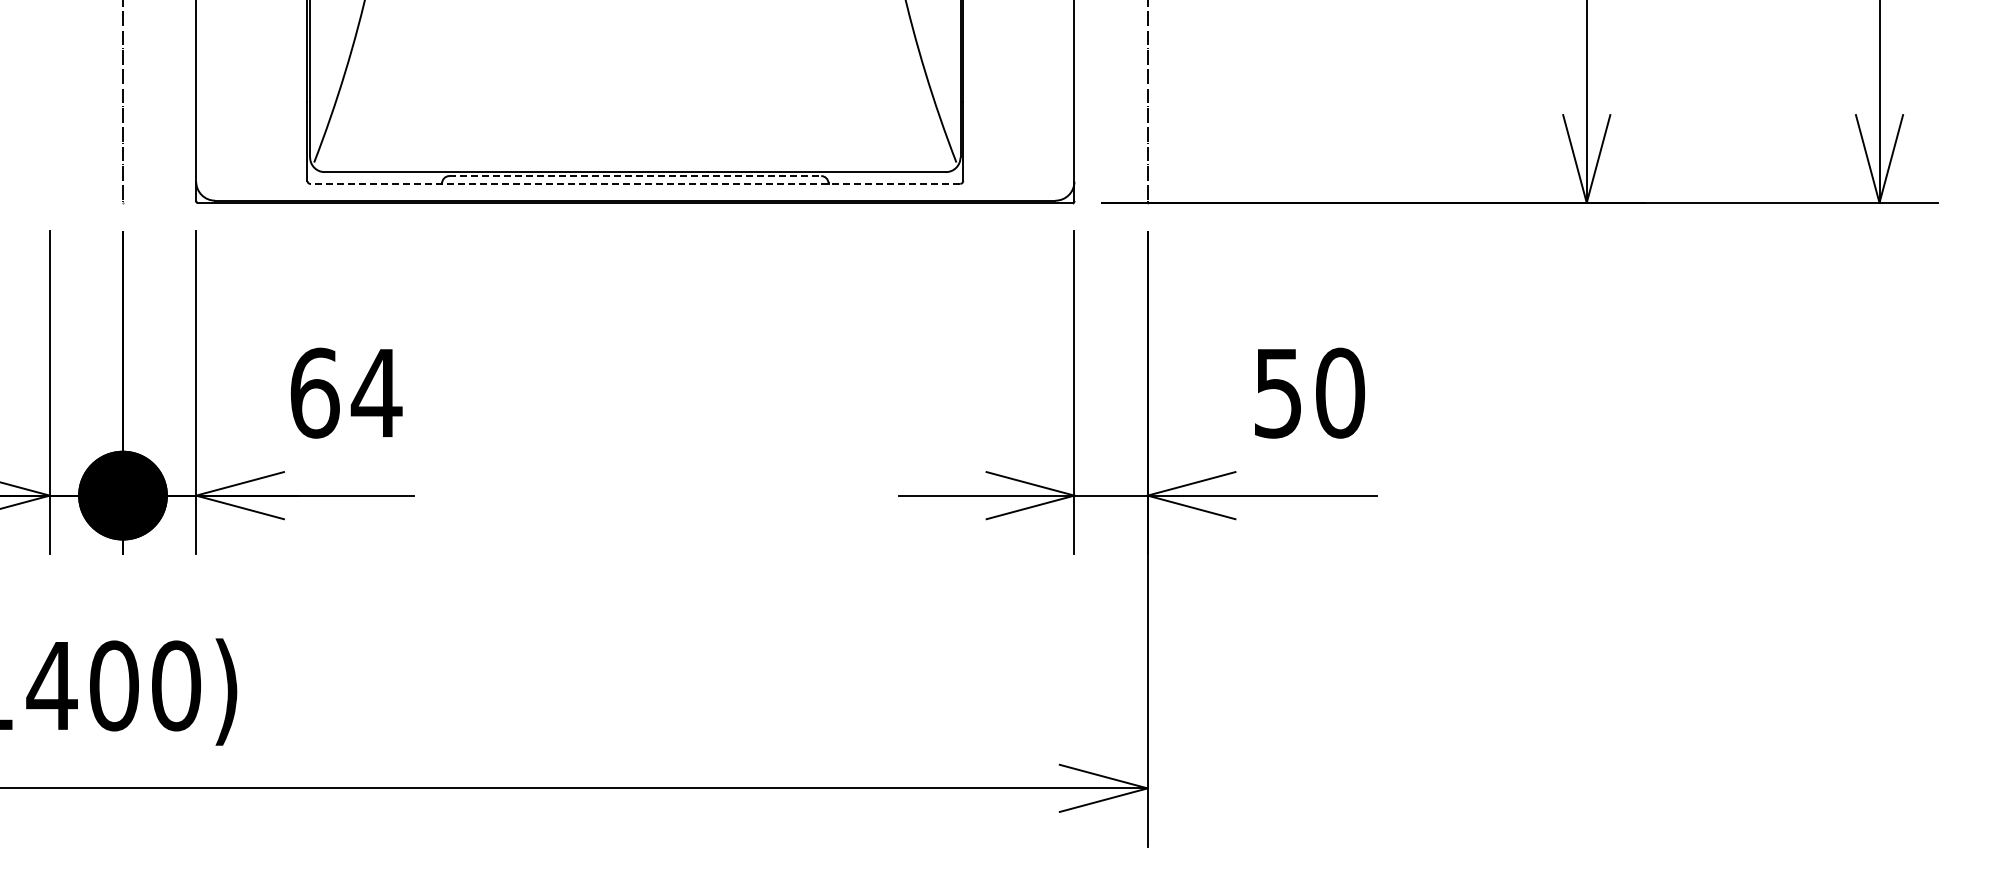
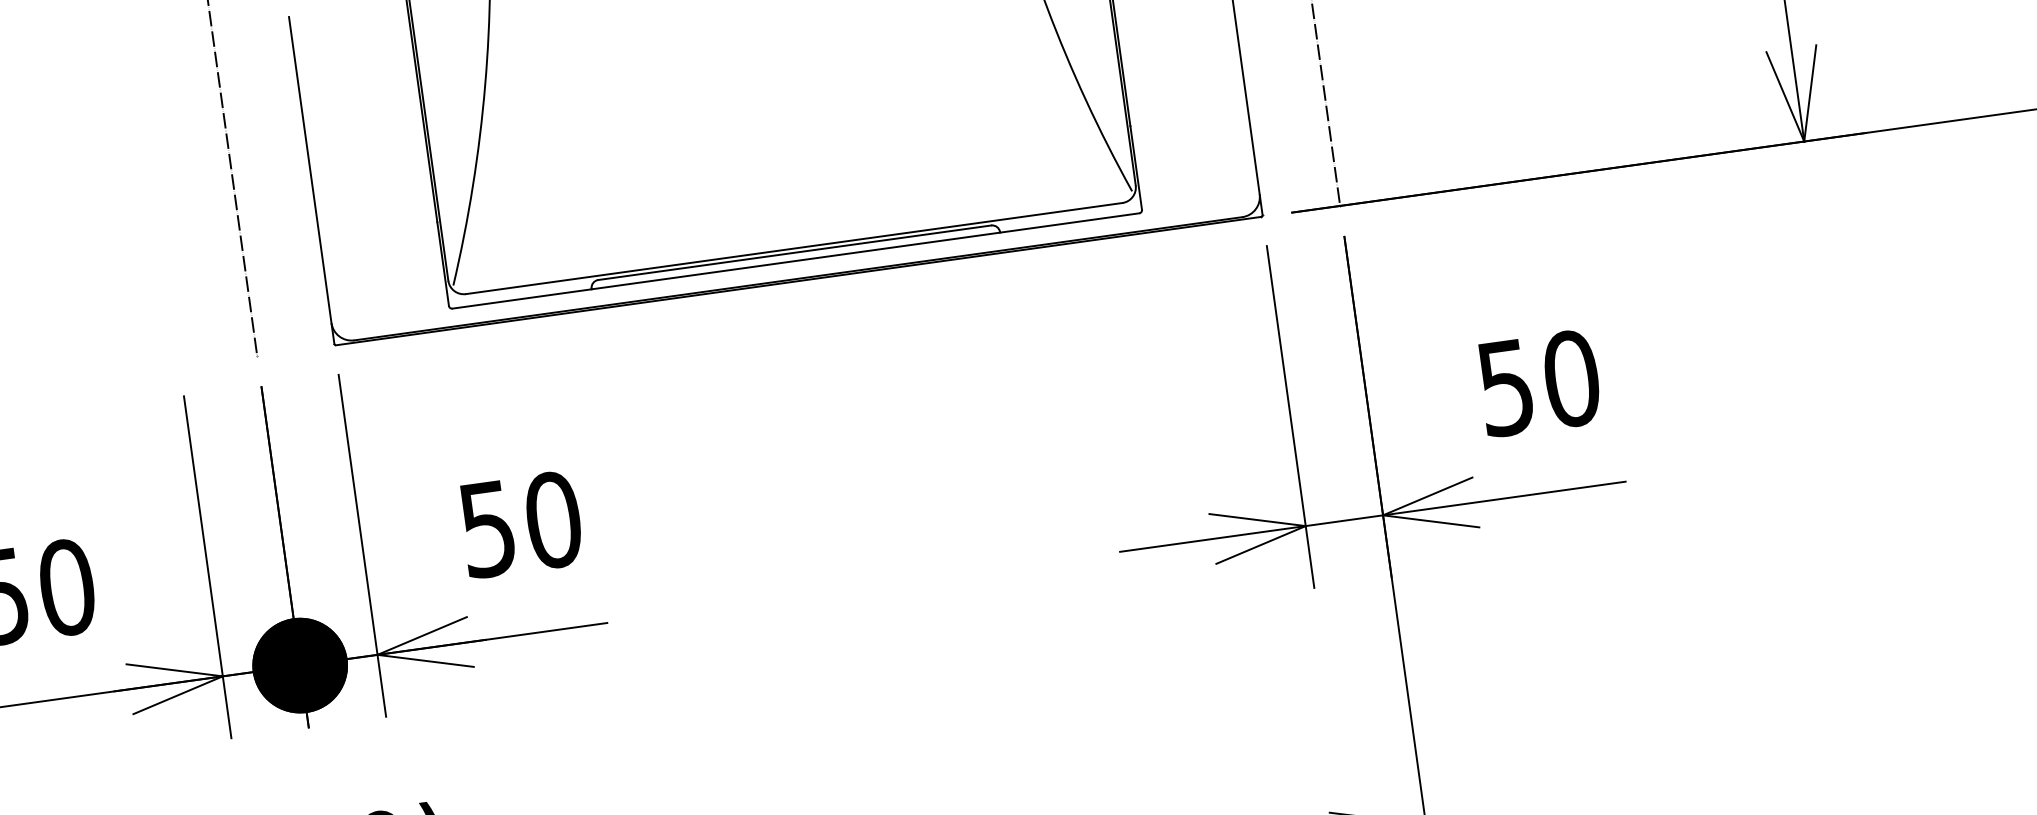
line: (635, 176) -> (795, 253), dashed -> solid
line: (635, 183) -> (796, 260), dashed -> solid
text: (346, 392) -> (521, 523), 64 -> 50

